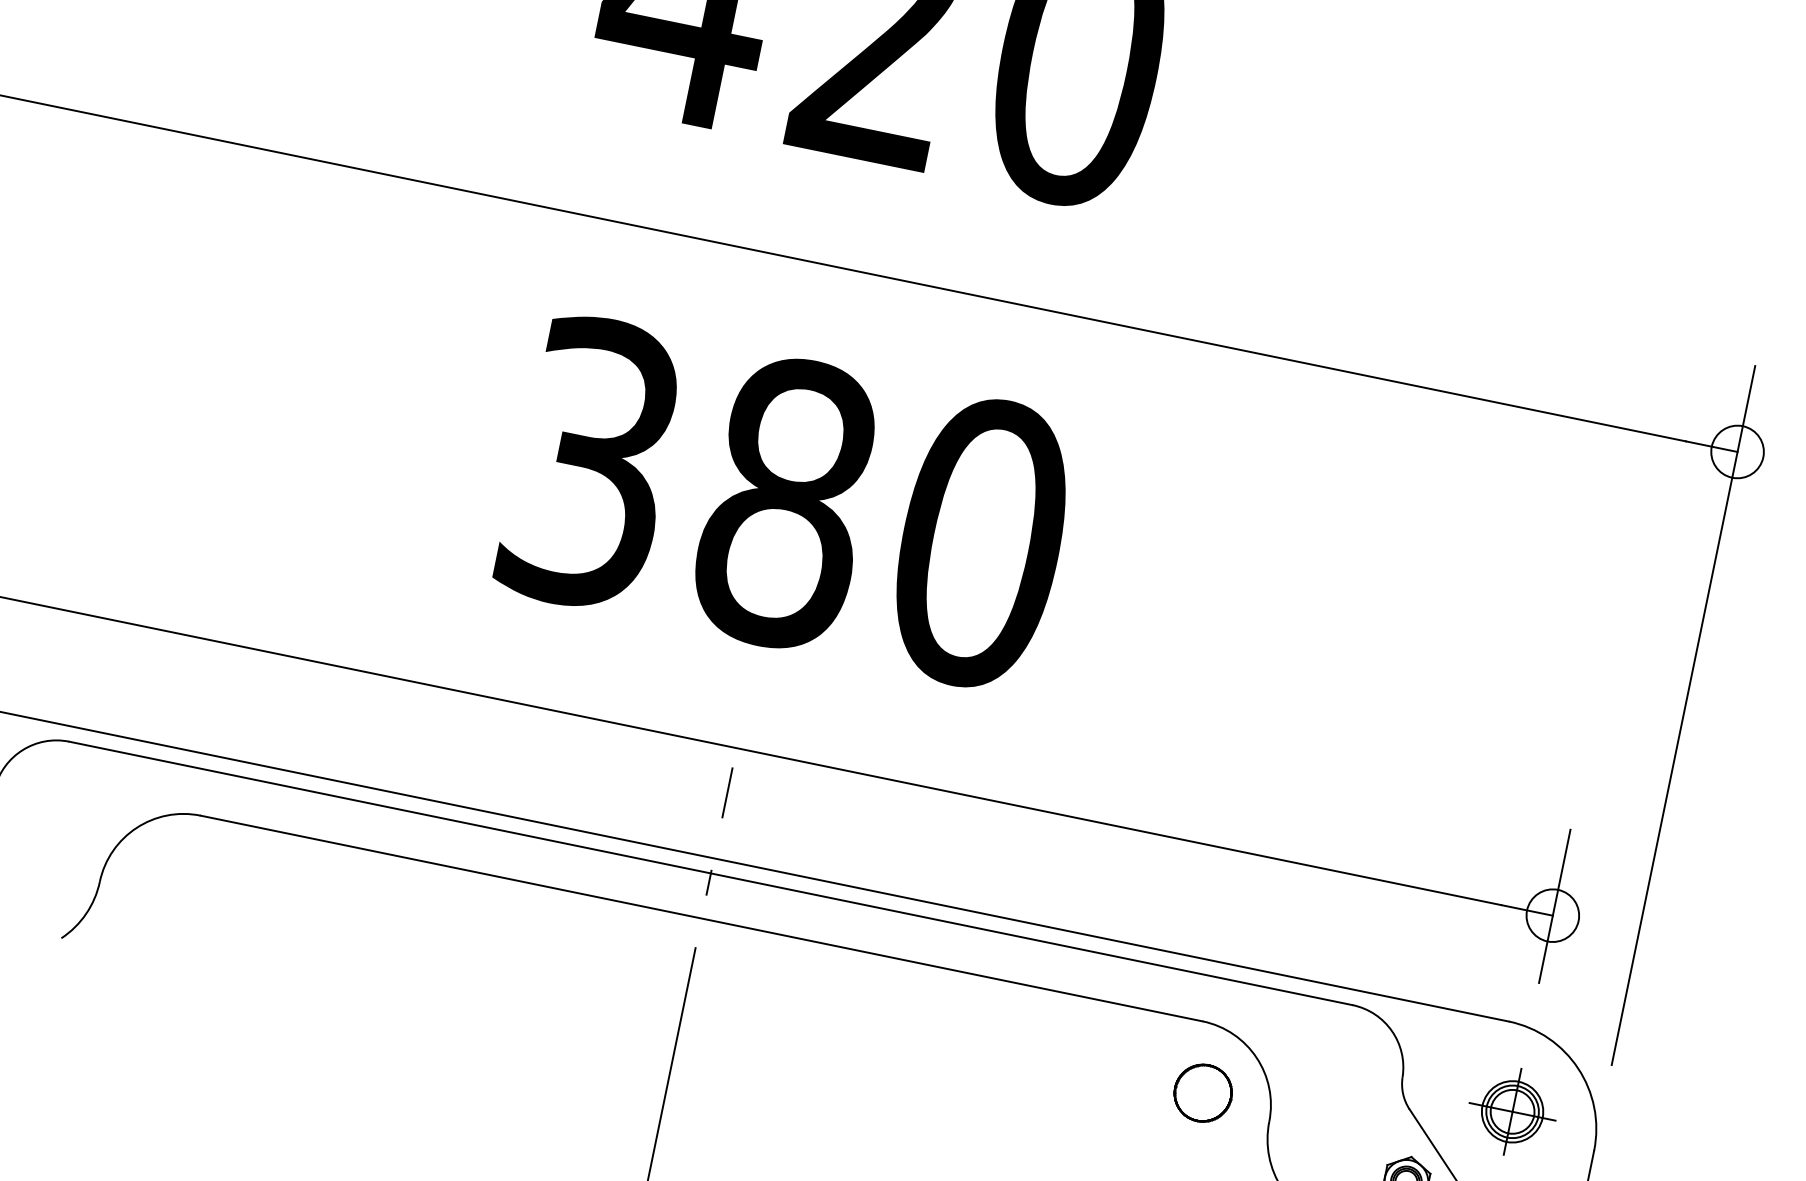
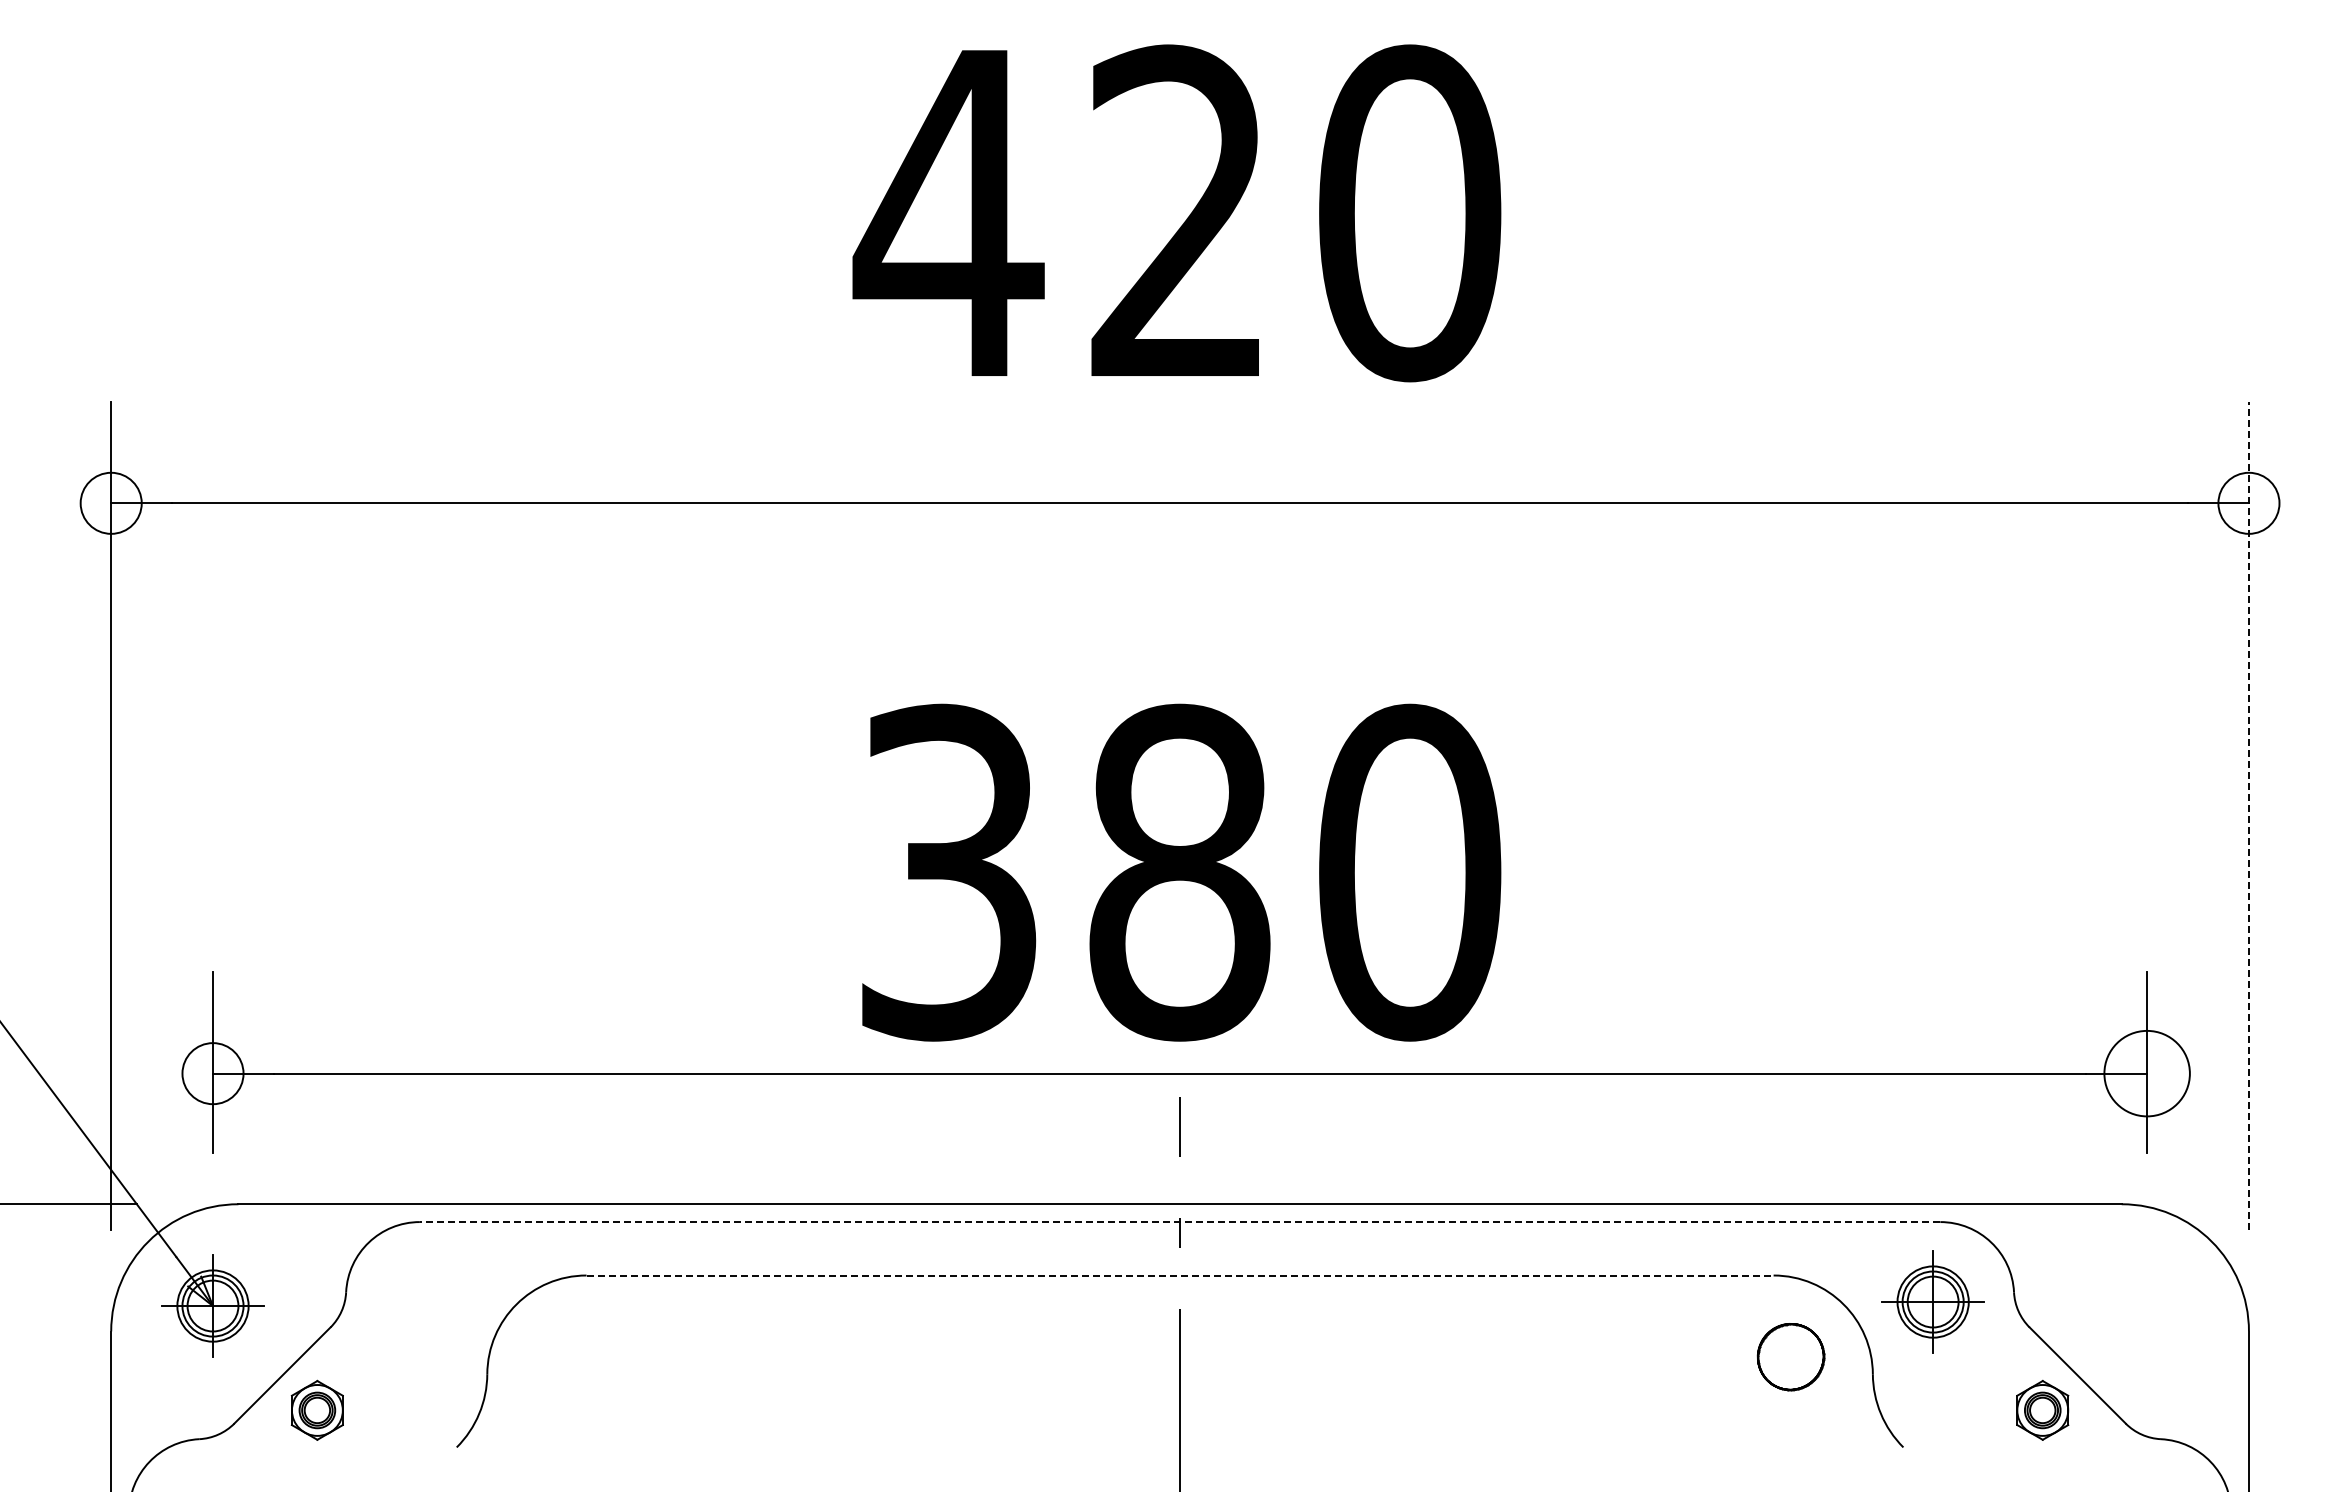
text: (788, 503) -> (1181, 872), moved
line: (1683, 715) -> (2248, 815), solid -> dashed
line: (710, 873) -> (1179, 1222), solid -> dashed
circle: (1552, 915) -> (2146, 1073), size x1.4
line: (702, 918) -> (1180, 1275), solid -> dashed
part: (1512, 1111) -> (1932, 1301), moved

